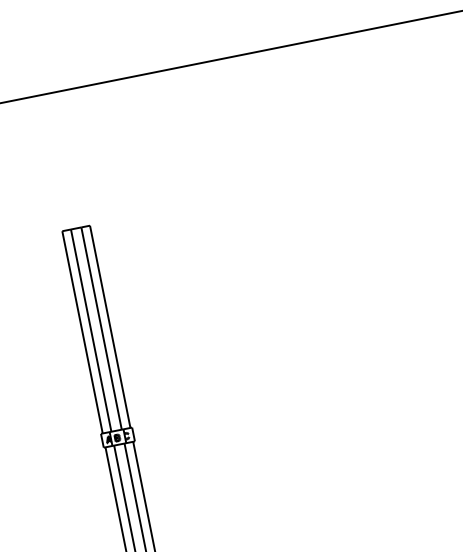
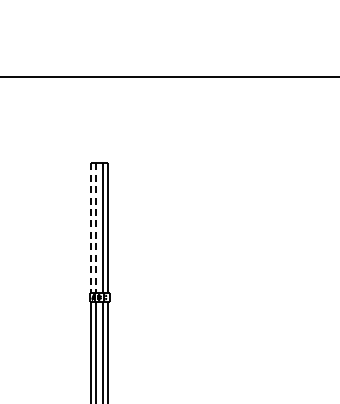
line: (91, 331) -> (96, 228), solid -> dashed
line: (82, 333) -> (90, 228), solid -> dashed

